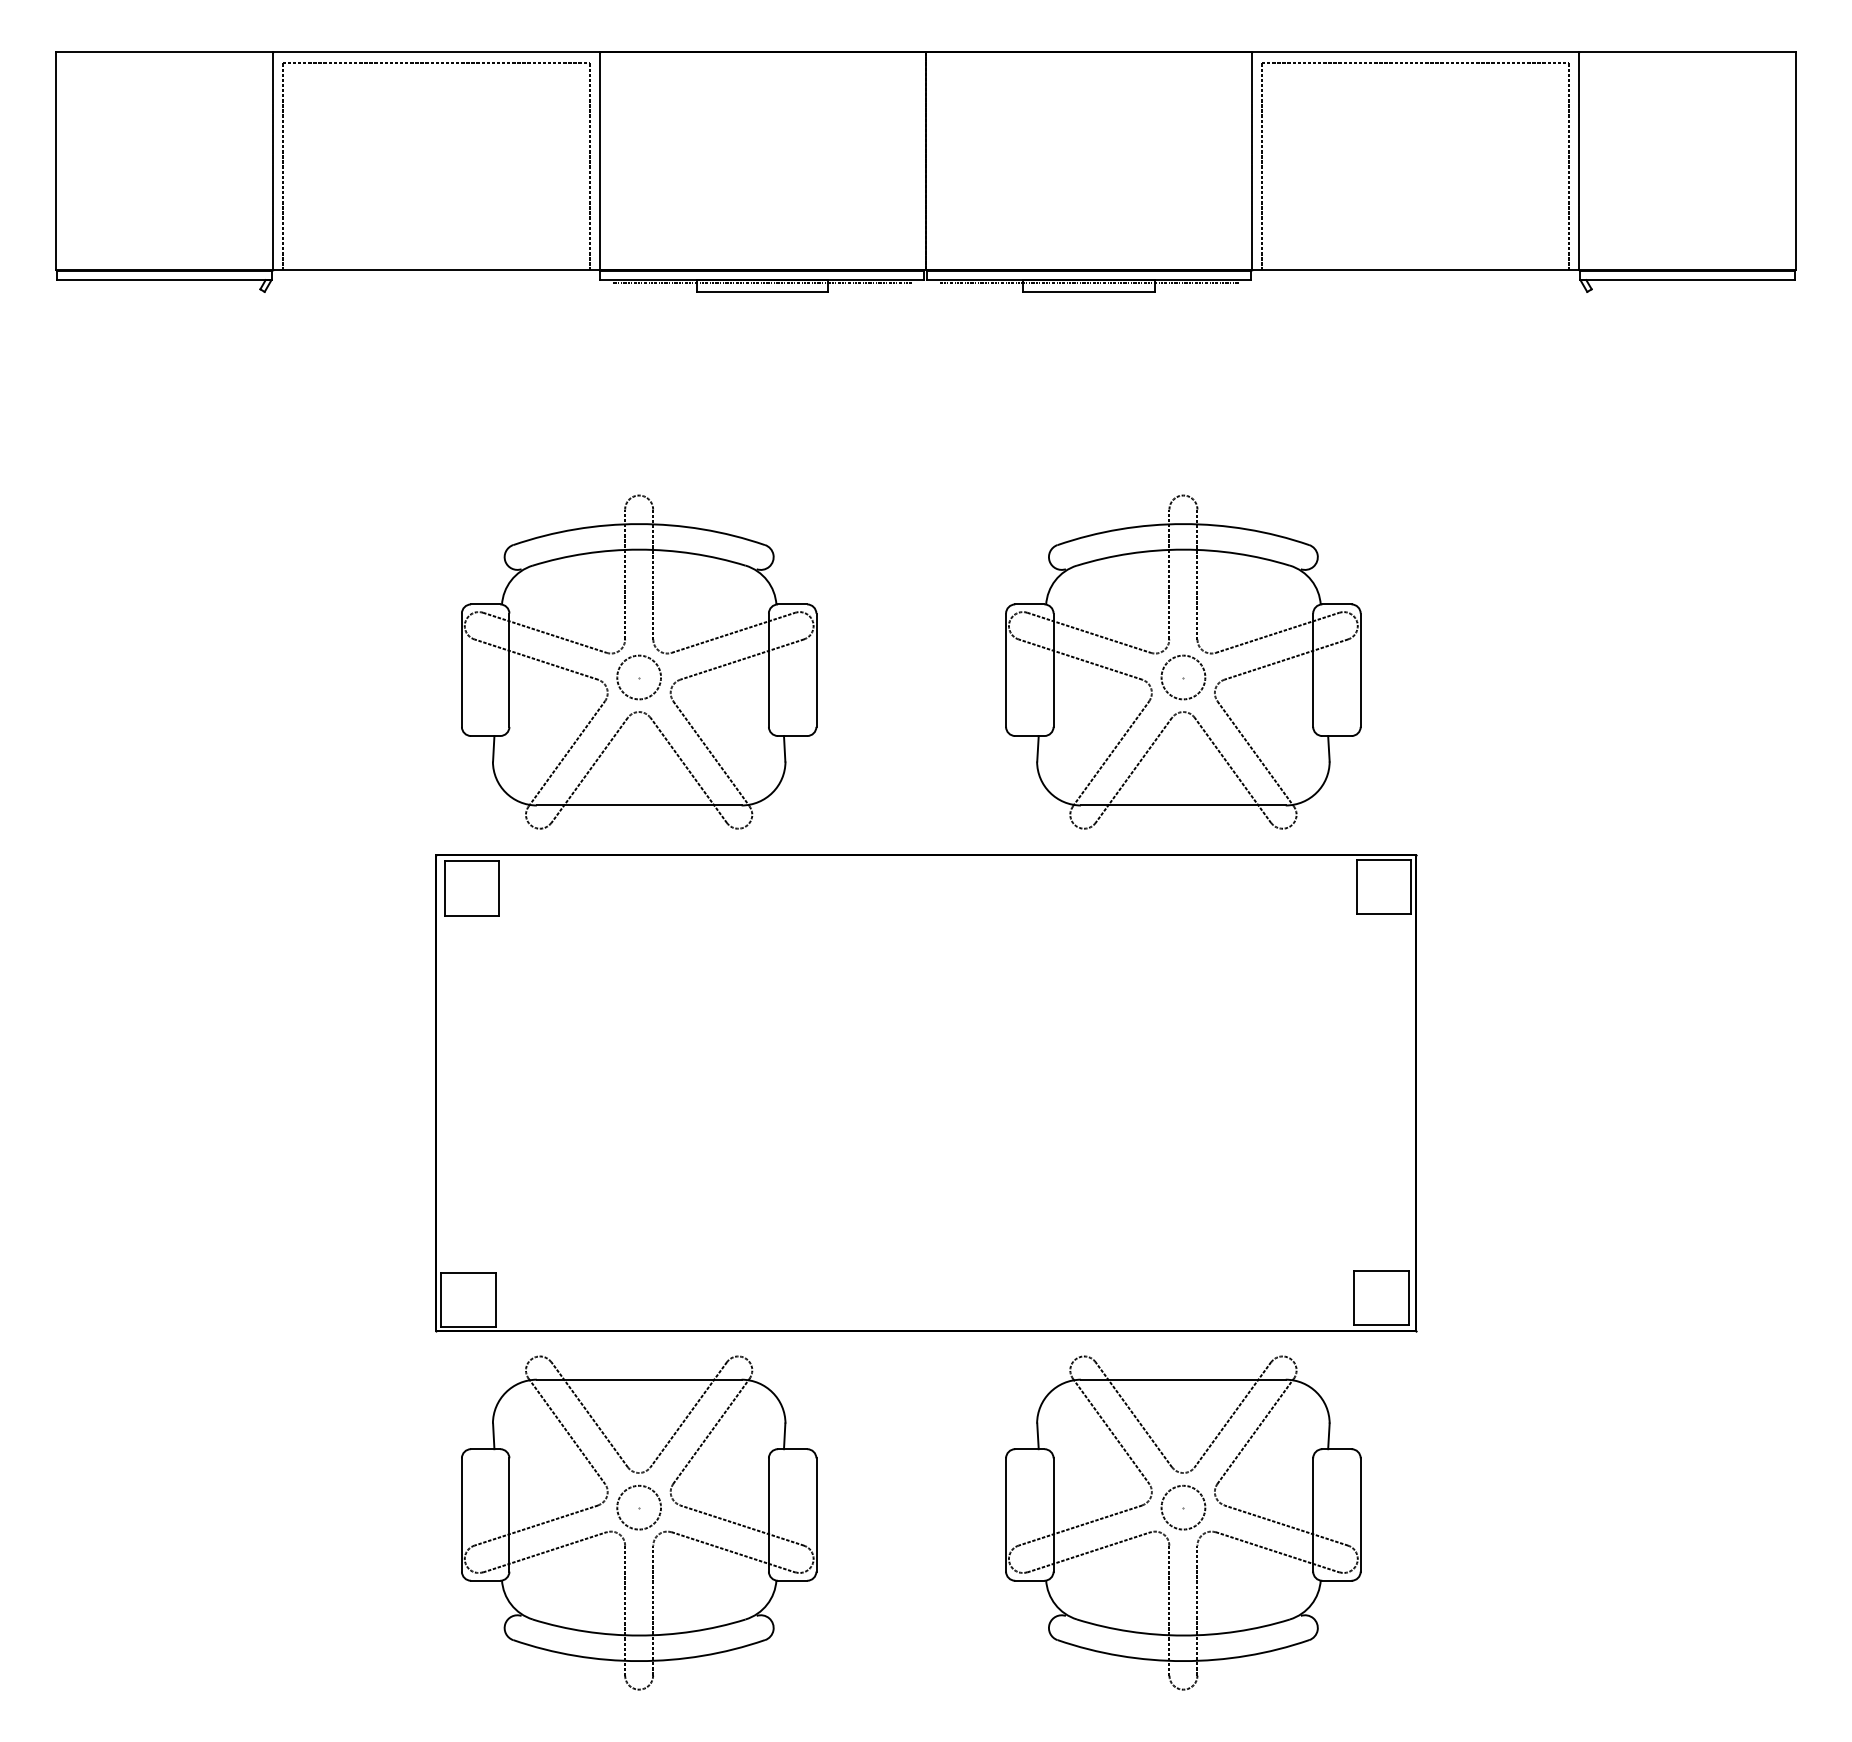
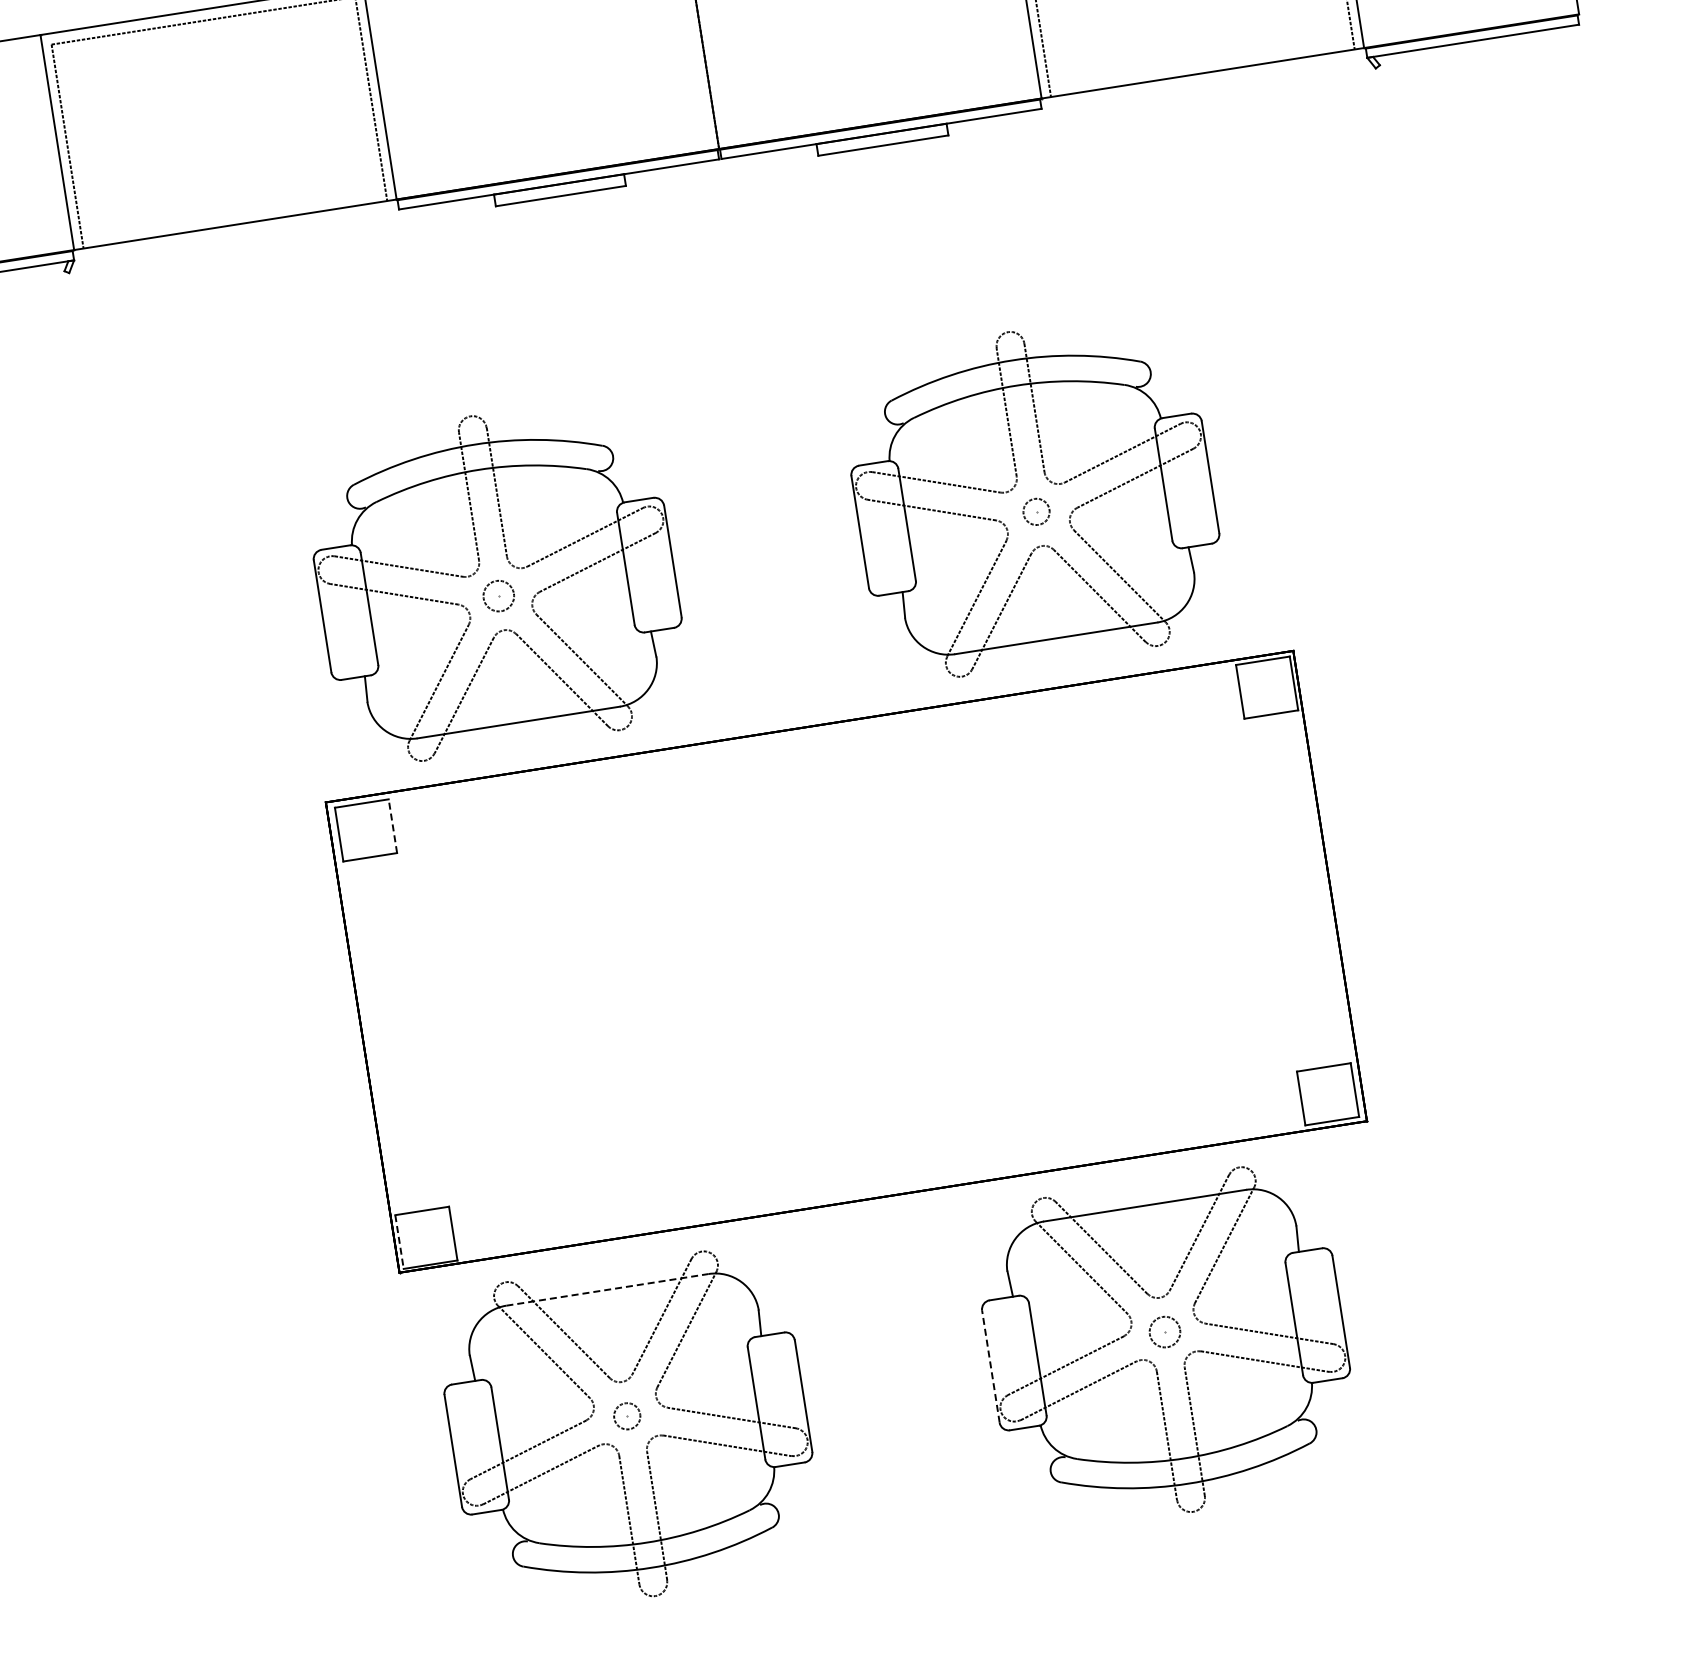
line: (762, 283) -> (559, 187), removed
line: (1088, 283) -> (881, 137), removed
circle: (639, 677) -> (499, 596), size x0.7
circle: (1183, 677) -> (1036, 511), size x0.6
line: (498, 887) -> (392, 825), solid -> dashed
line: (441, 1300) -> (399, 1242), solid -> dashed
line: (639, 1379) -> (607, 1289), solid -> dashed
circle: (639, 1507) -> (627, 1416), size x0.6
circle: (1183, 1507) -> (1165, 1331), size x0.7
line: (1006, 1514) -> (991, 1366), solid -> dashed

